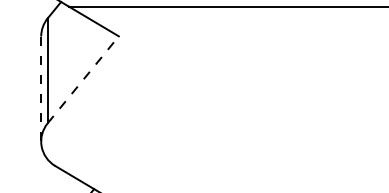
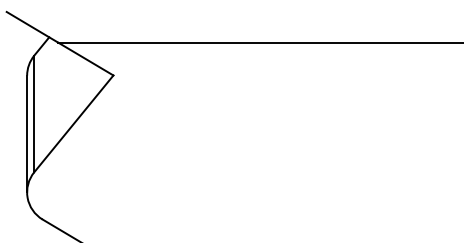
line: (82, 79) -> (73, 123), dashed -> solid
line: (41, 89) -> (27, 134), dashed -> solid

